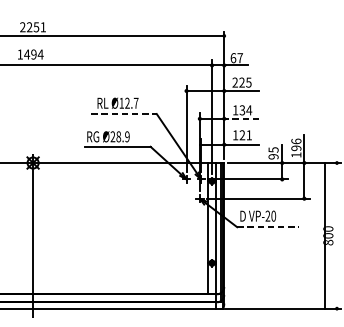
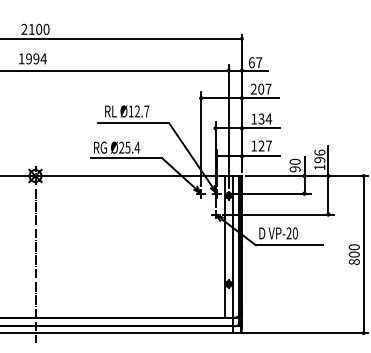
text: (35, 26) -> (38, 28), 2251 -> 2100
text: (26, 54) -> (28, 58), 1494 -> 1994
text: (245, 82) -> (264, 88), 225 -> 207
line: (124, 114) -> (134, 123), dashed -> solid
line: (242, 119) -> (261, 128), dashed -> solid
text: (248, 134) -> (268, 145), 121 -> 127
text: (122, 136) -> (132, 147), Ø28.9 -> Ø25.4
text: (272, 149) -> (294, 161), 95 -> 90
line: (268, 227) -> (289, 245), dashed -> solid
line: (324, 235) -> (363, 254), moved

